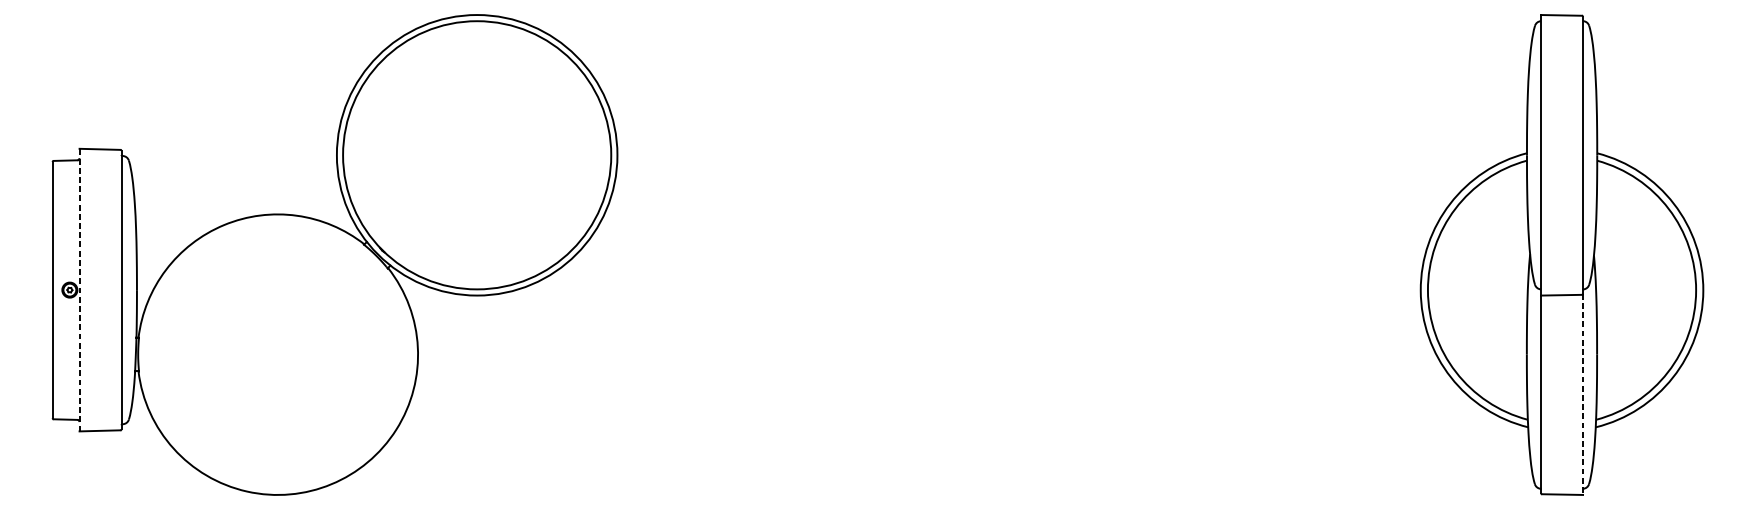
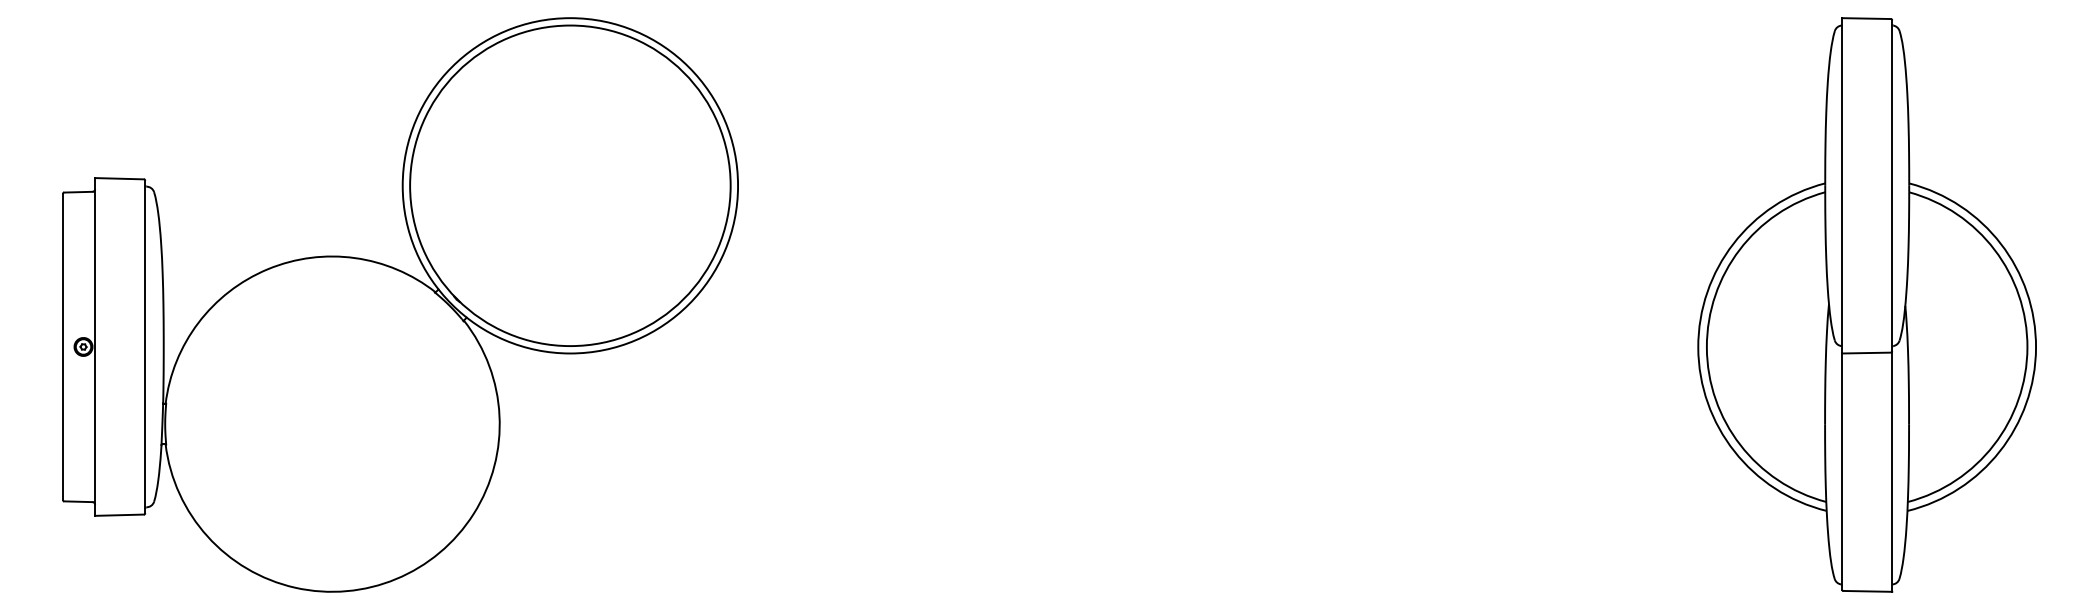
line: (79, 289) -> (95, 346), dashed -> solid
line: (1583, 395) -> (1892, 472), dashed -> solid

